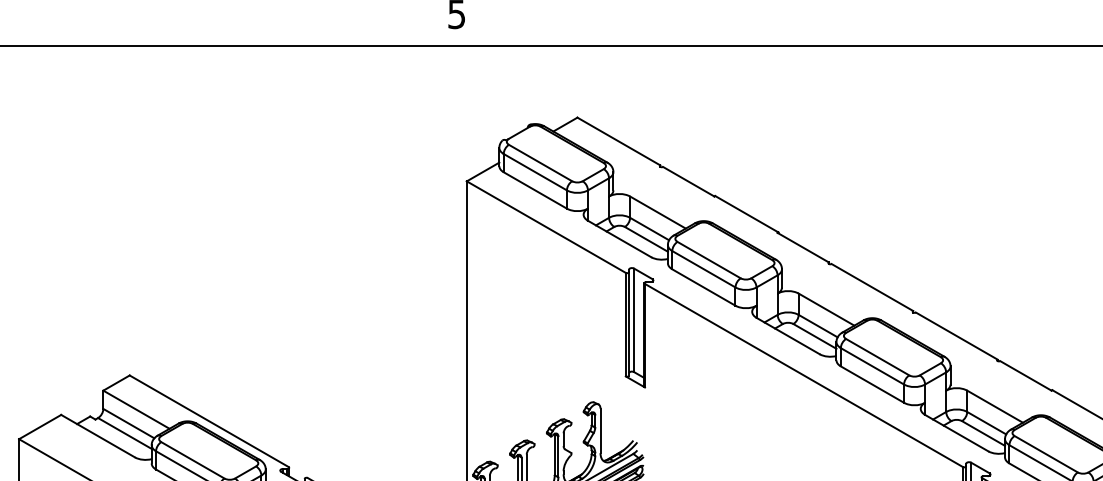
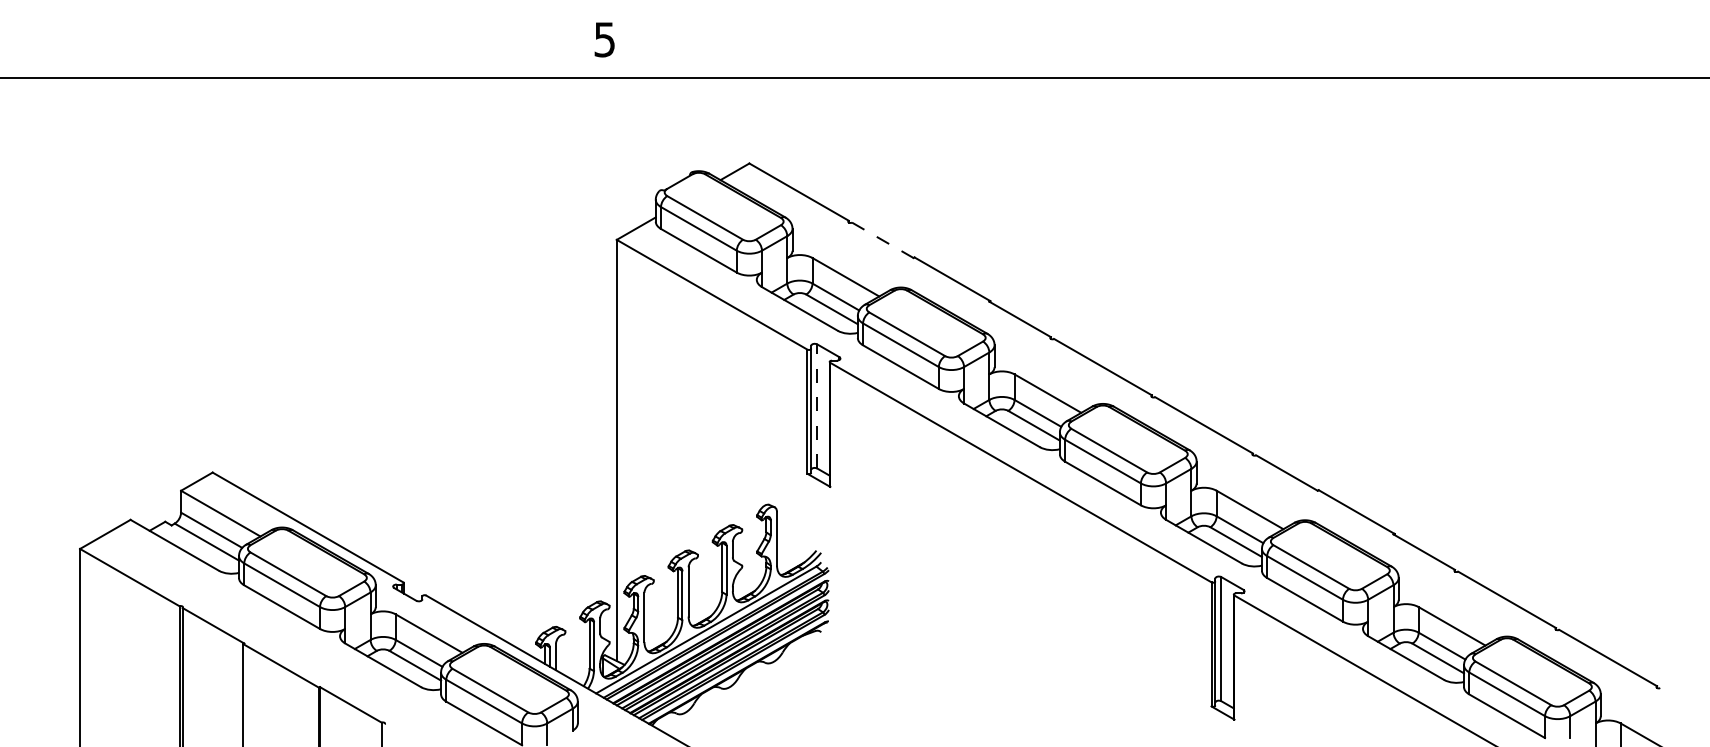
line: (688, 181) -> (882, 240), solid -> dashed
line: (634, 319) -> (817, 405), solid -> dashed

